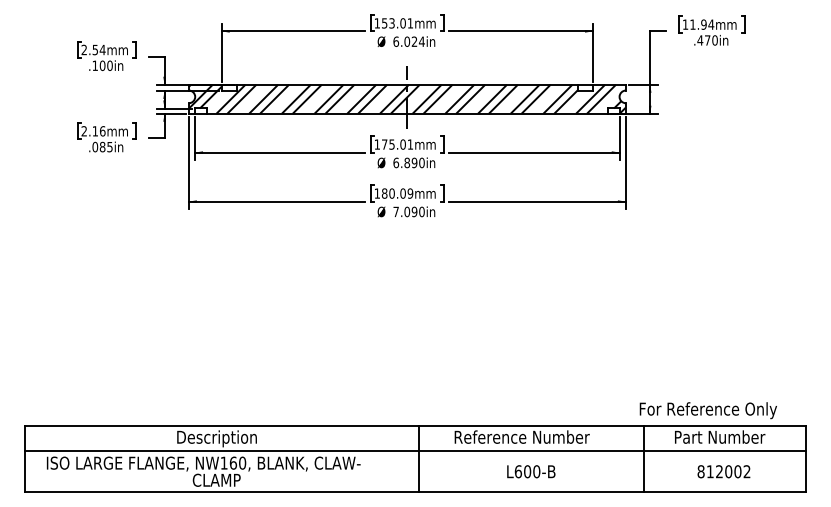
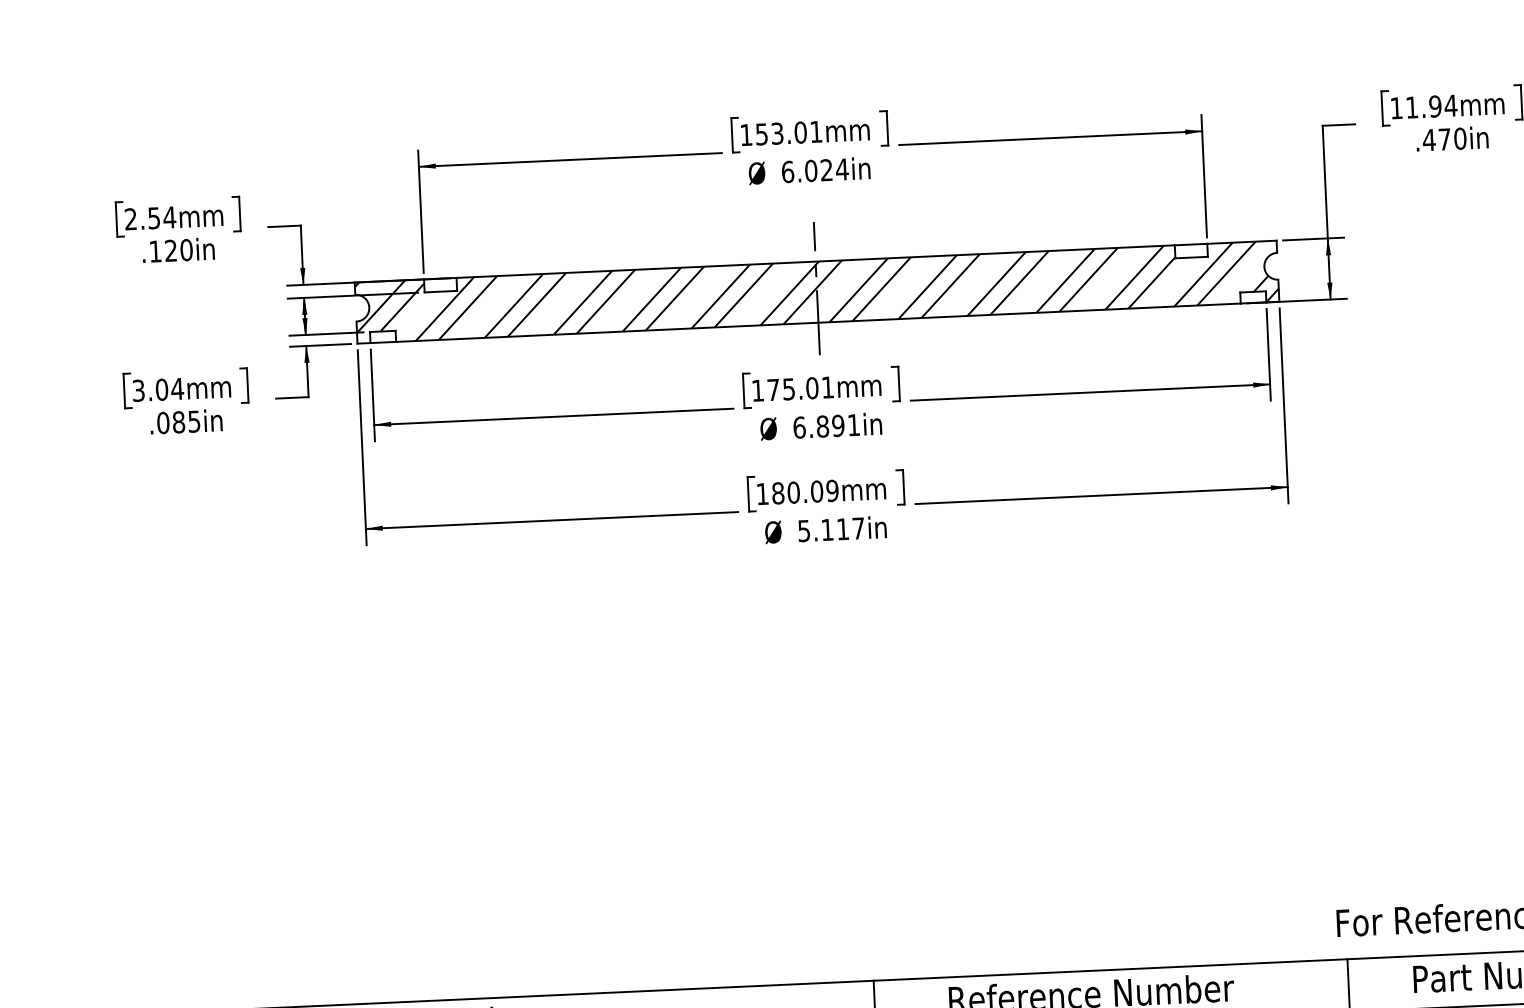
text: (102, 65) -> (170, 250), .100in -> .120in
text: (93, 131) -> (158, 390), 2.16mm -> 3.04mm
text: (421, 162) -> (852, 424), 6.890in -> 6.891in
text: (408, 211) -> (830, 528), 7.090in -> 5.117in

